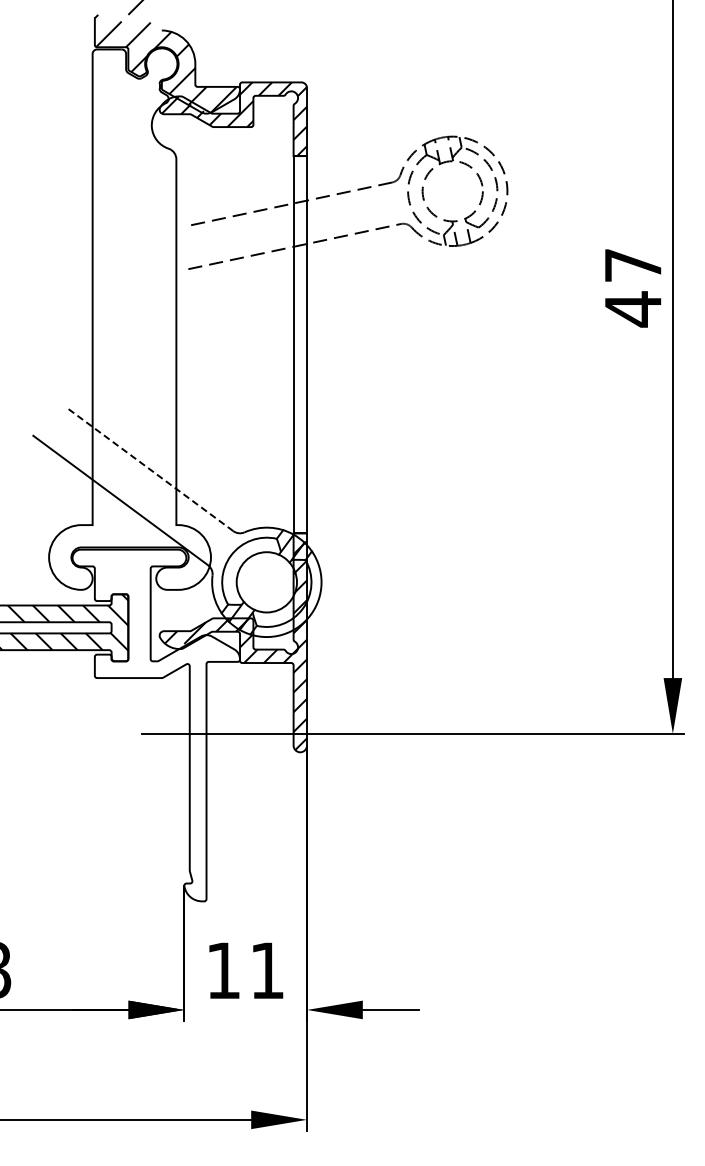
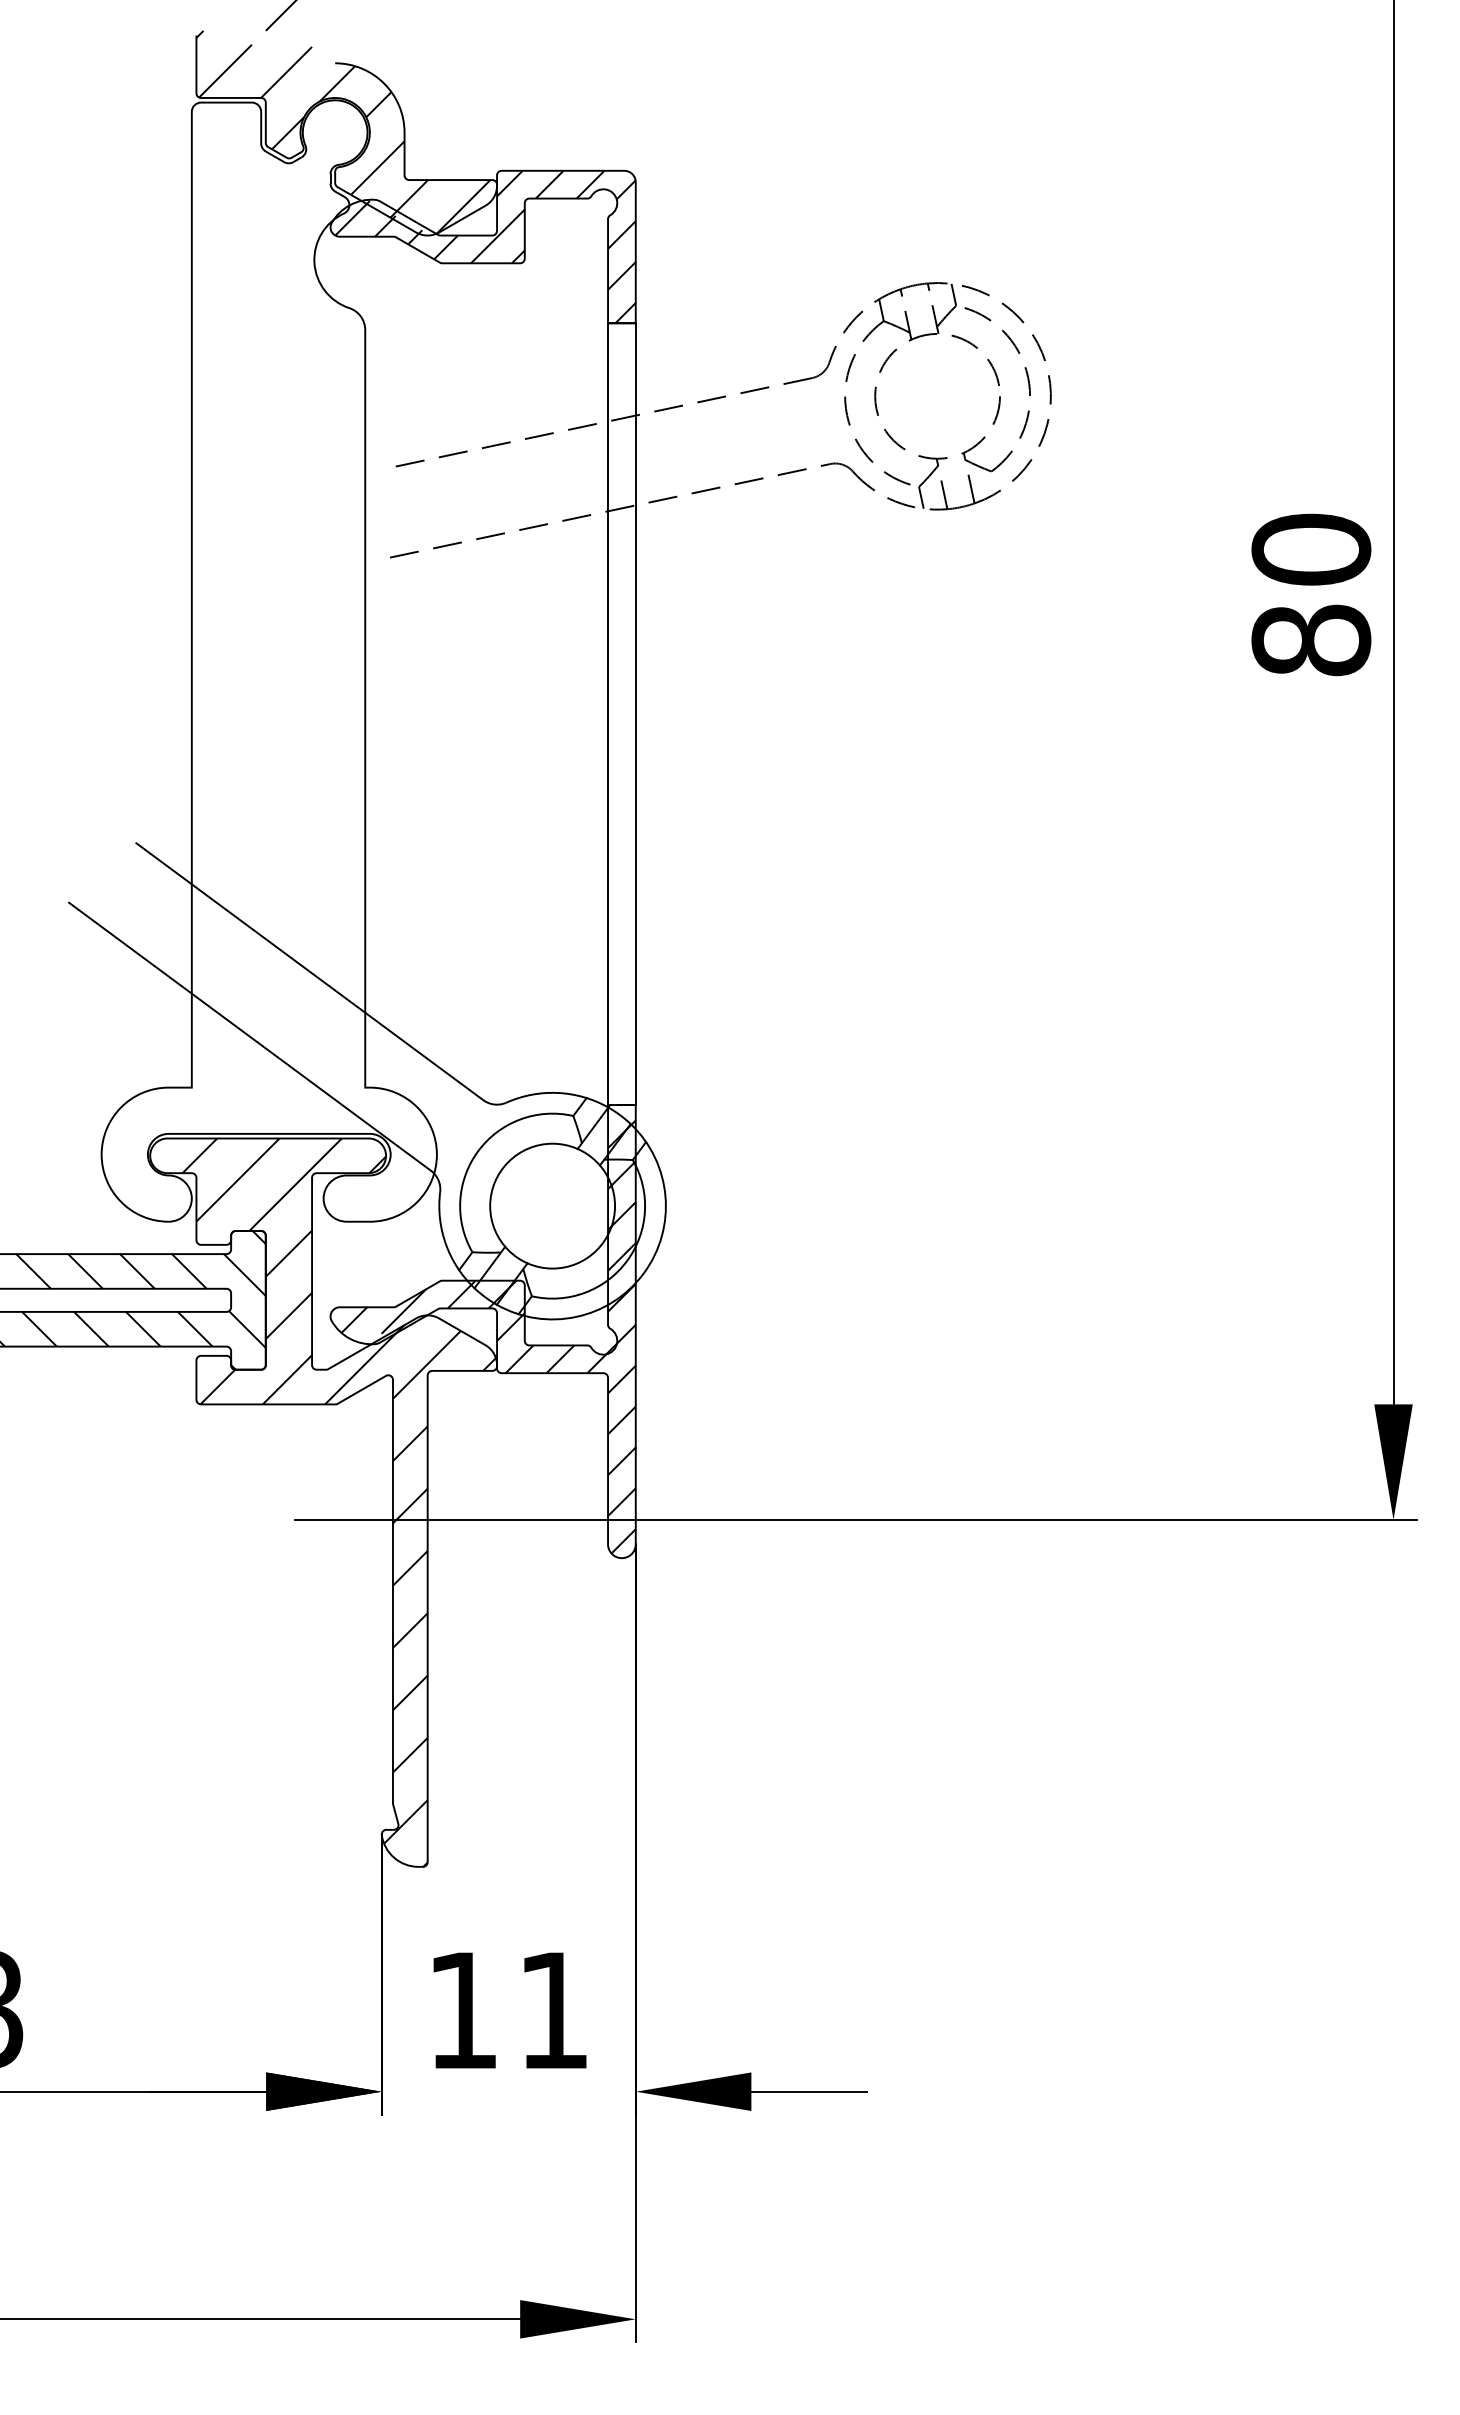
text: (633, 287) -> (1311, 595), 47 -> 80
line: (149, 468) -> (309, 970), dashed -> solid
hatch: (163, 725) -> (338, 1502), added

